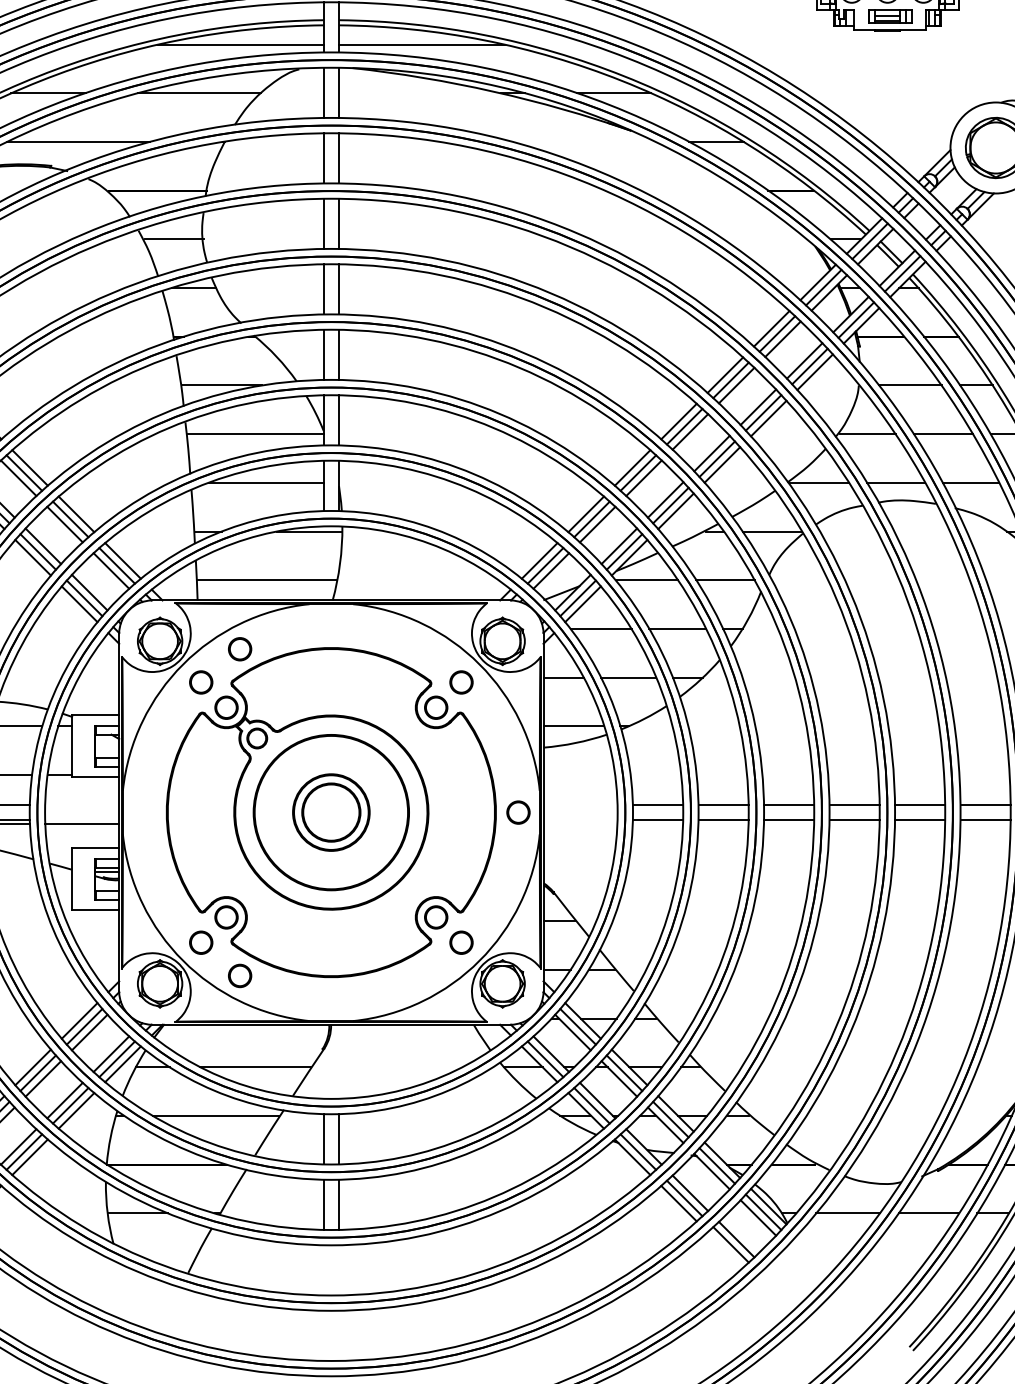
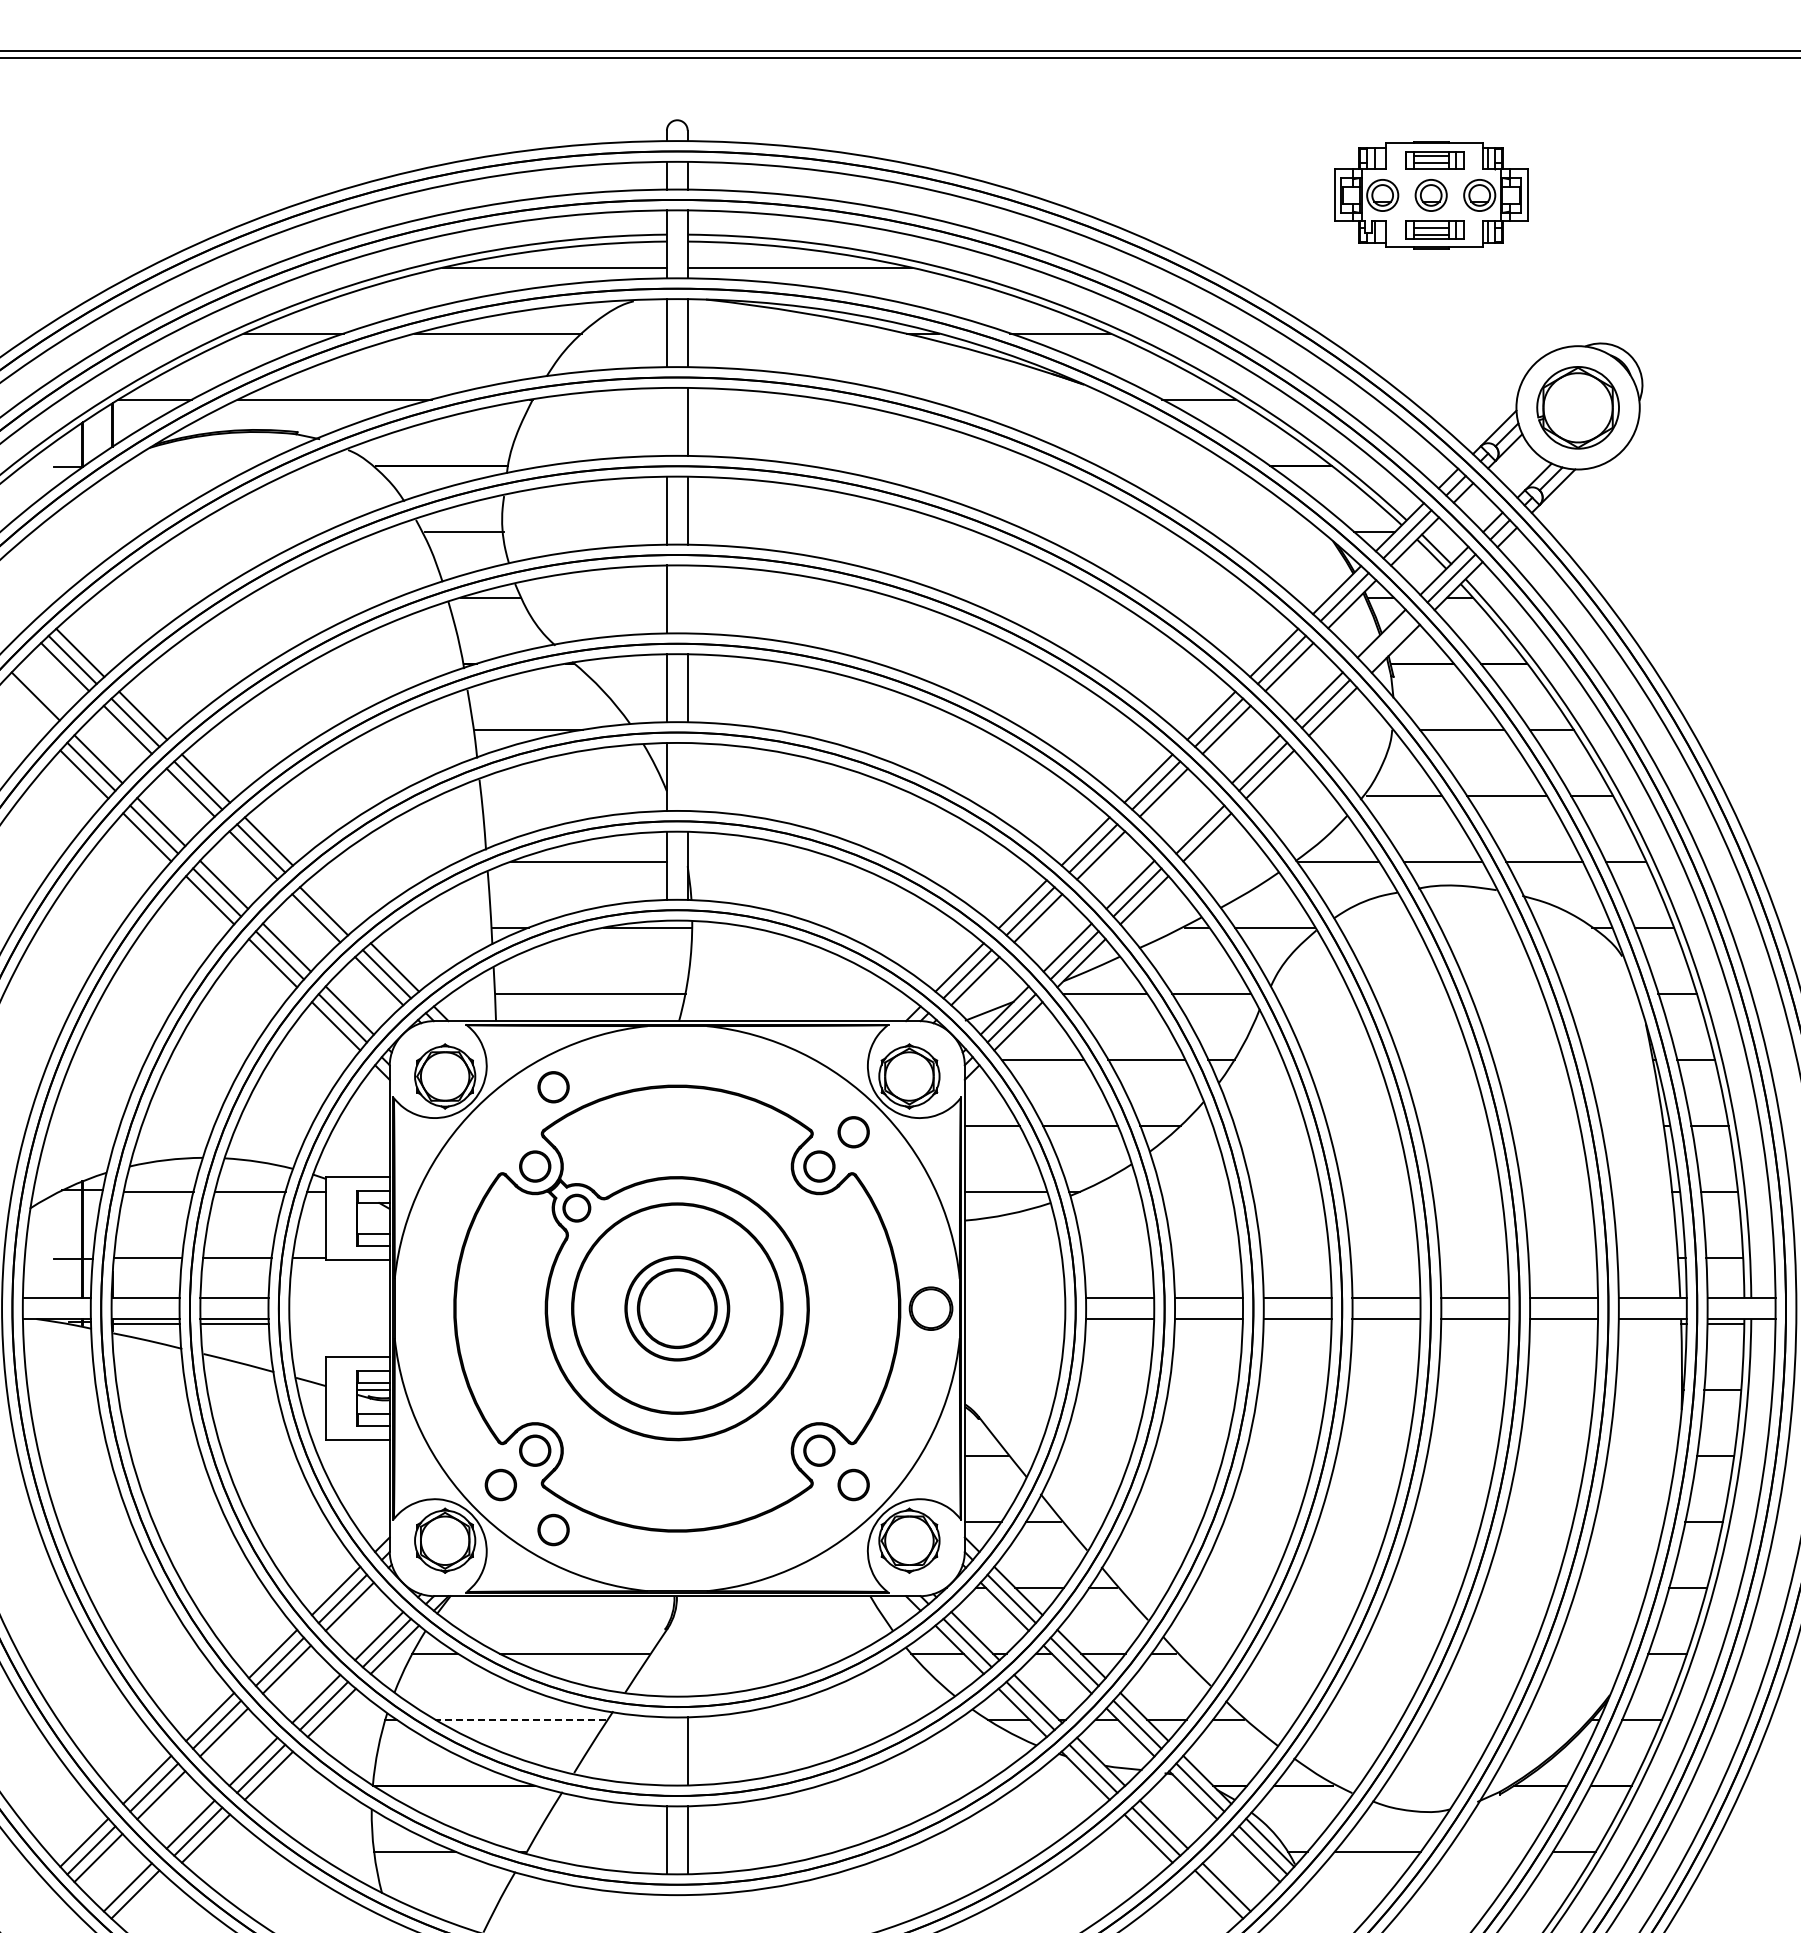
line: (323, 158) -> (666, 421), removed
line: (338, 289) -> (687, 599), removed
line: (856, 320) -> (1388, 641), removed
line: (338, 420) -> (687, 777), removed
line: (255, 434) -> (574, 795), removed
line: (712, 453) -> (1193, 822), removed
line: (76, 514) -> (331, 904), removed
part: (200, 682) -> (500, 1132), removed
part: (518, 812) -> (930, 1308), size x1.4
line: (82, 823) -> (339, 1323), removed
line: (215, 1115) -> (520, 1719), solid -> dashed
line: (323, 1139) -> (666, 1751), removed
line: (929, 1213) -> (1487, 1851), removed

